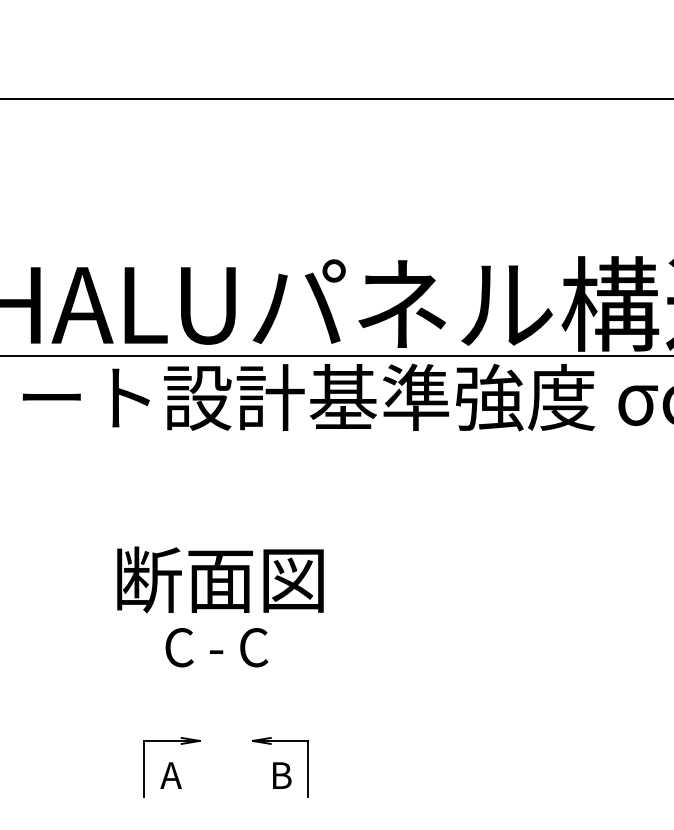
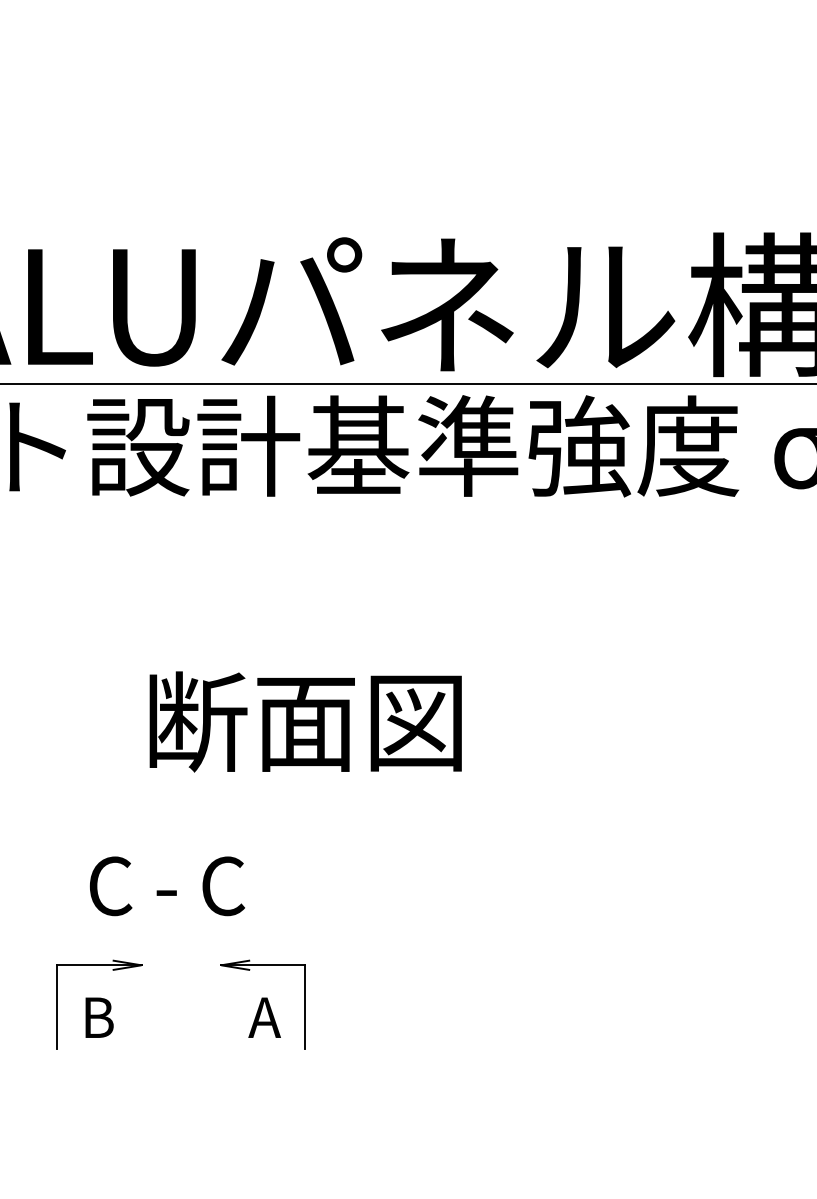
text: (220, 579) -> (305, 721), moved
text: (216, 647) -> (166, 886), moved
text: (170, 775) -> (97, 1017), A -> B
text: (280, 775) -> (263, 1017), B -> A

